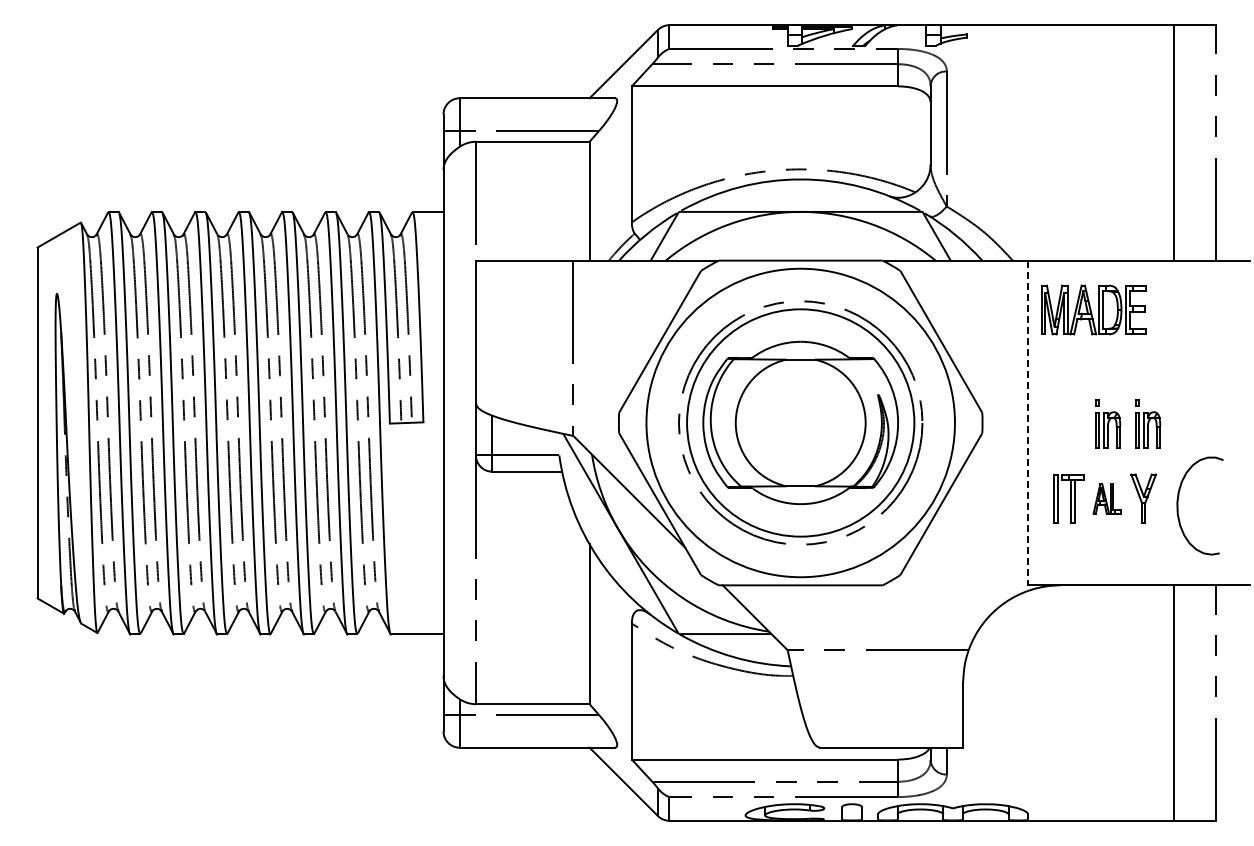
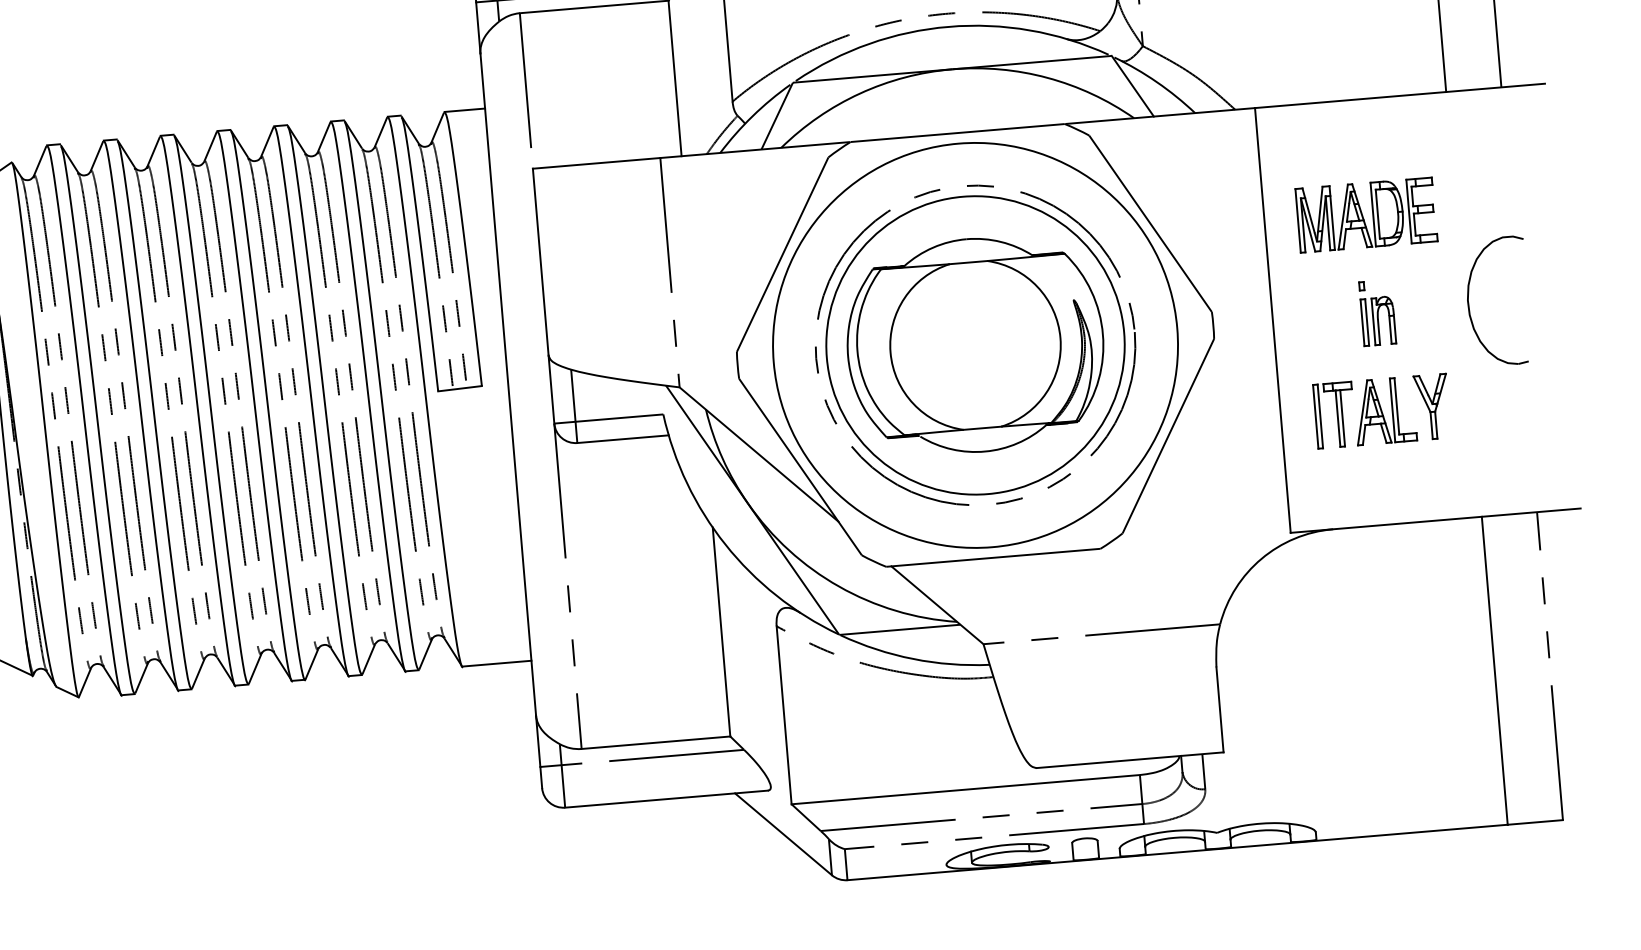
part: (1093, 309) -> (1366, 214), moved
line: (1028, 423) -> (1273, 321), dashed -> solid
part: (1148, 423) -> (1430, 307), removed
part: (1106, 498) -> (1383, 410), size x1.67
part: (1178, 505) -> (1469, 303), moved

